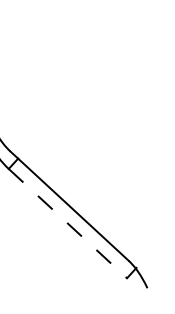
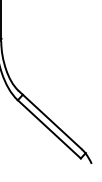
line: (68, 223) -> (49, 129), dashed -> solid

